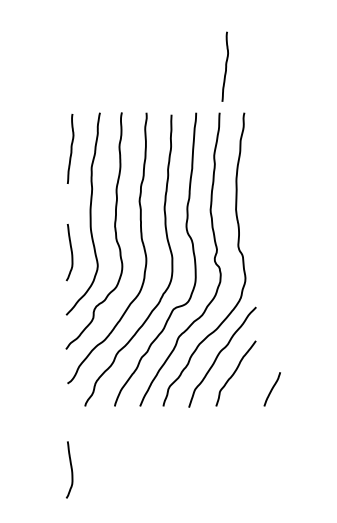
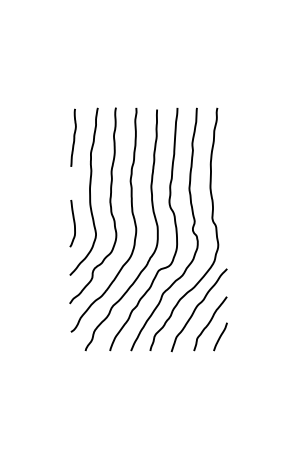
curve: (225, 66) -> (201, 69), removed
line: (272, 388) -> (220, 336), moved
curve: (70, 469) -> (73, 403), removed

